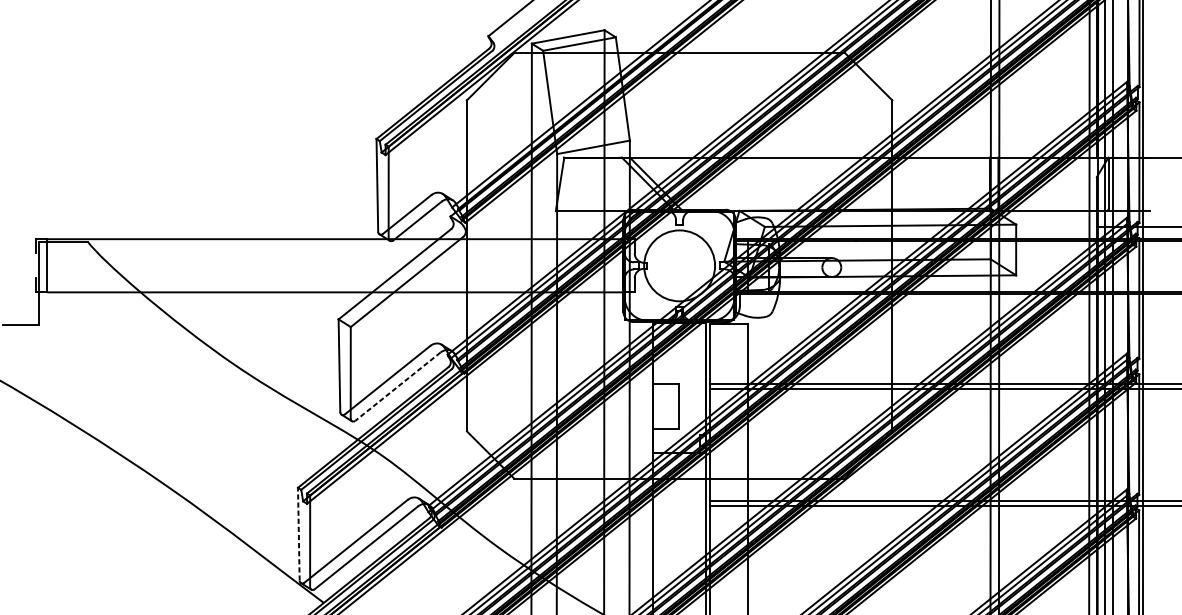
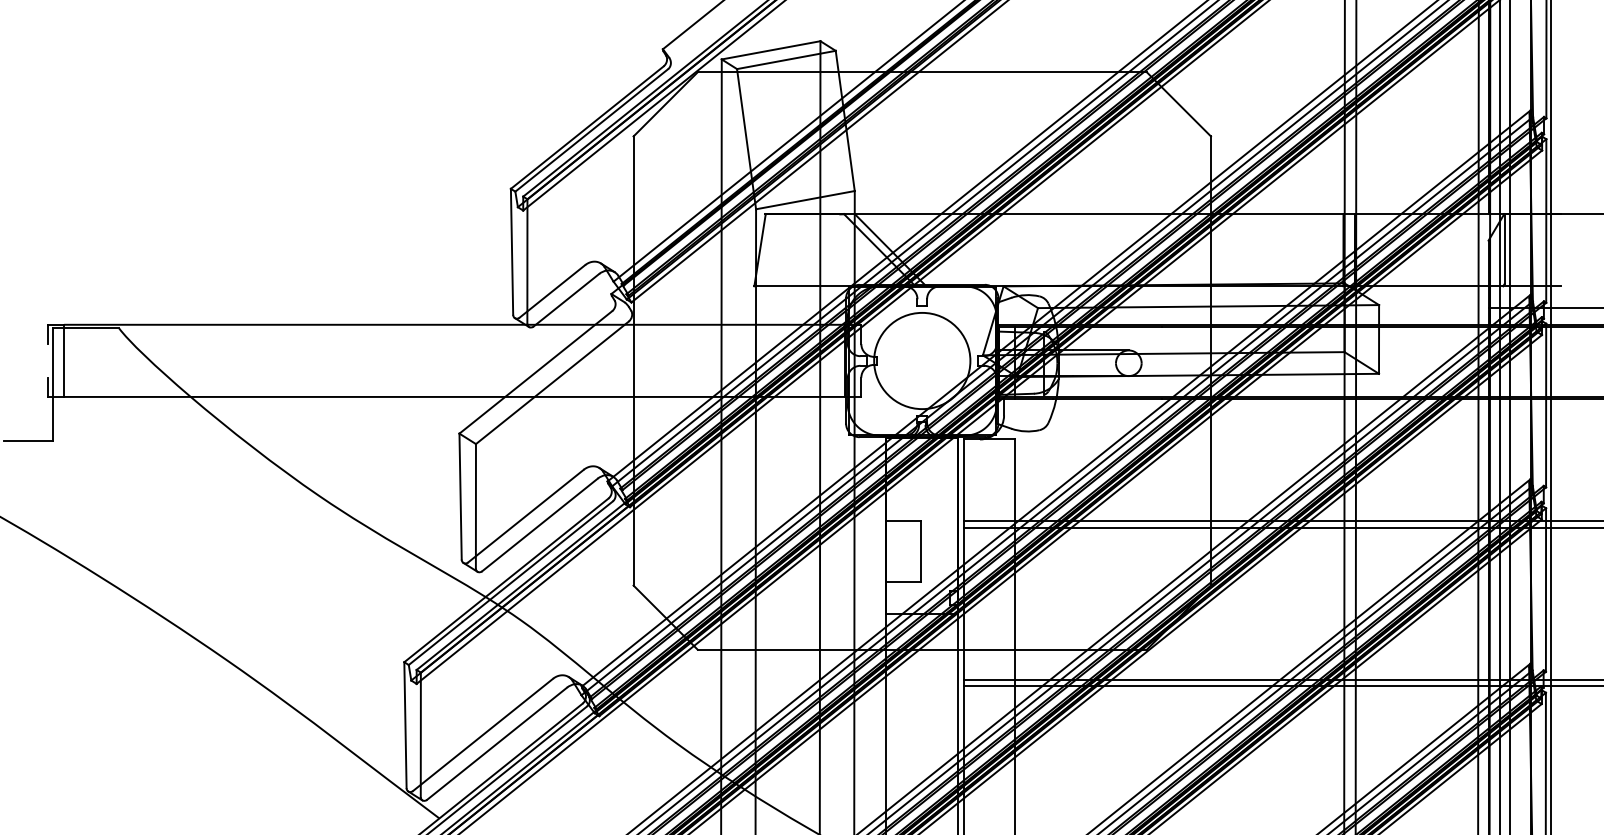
line: (397, 387) -> (539, 525), dashed -> solid
line: (298, 534) -> (405, 725), dashed -> solid

